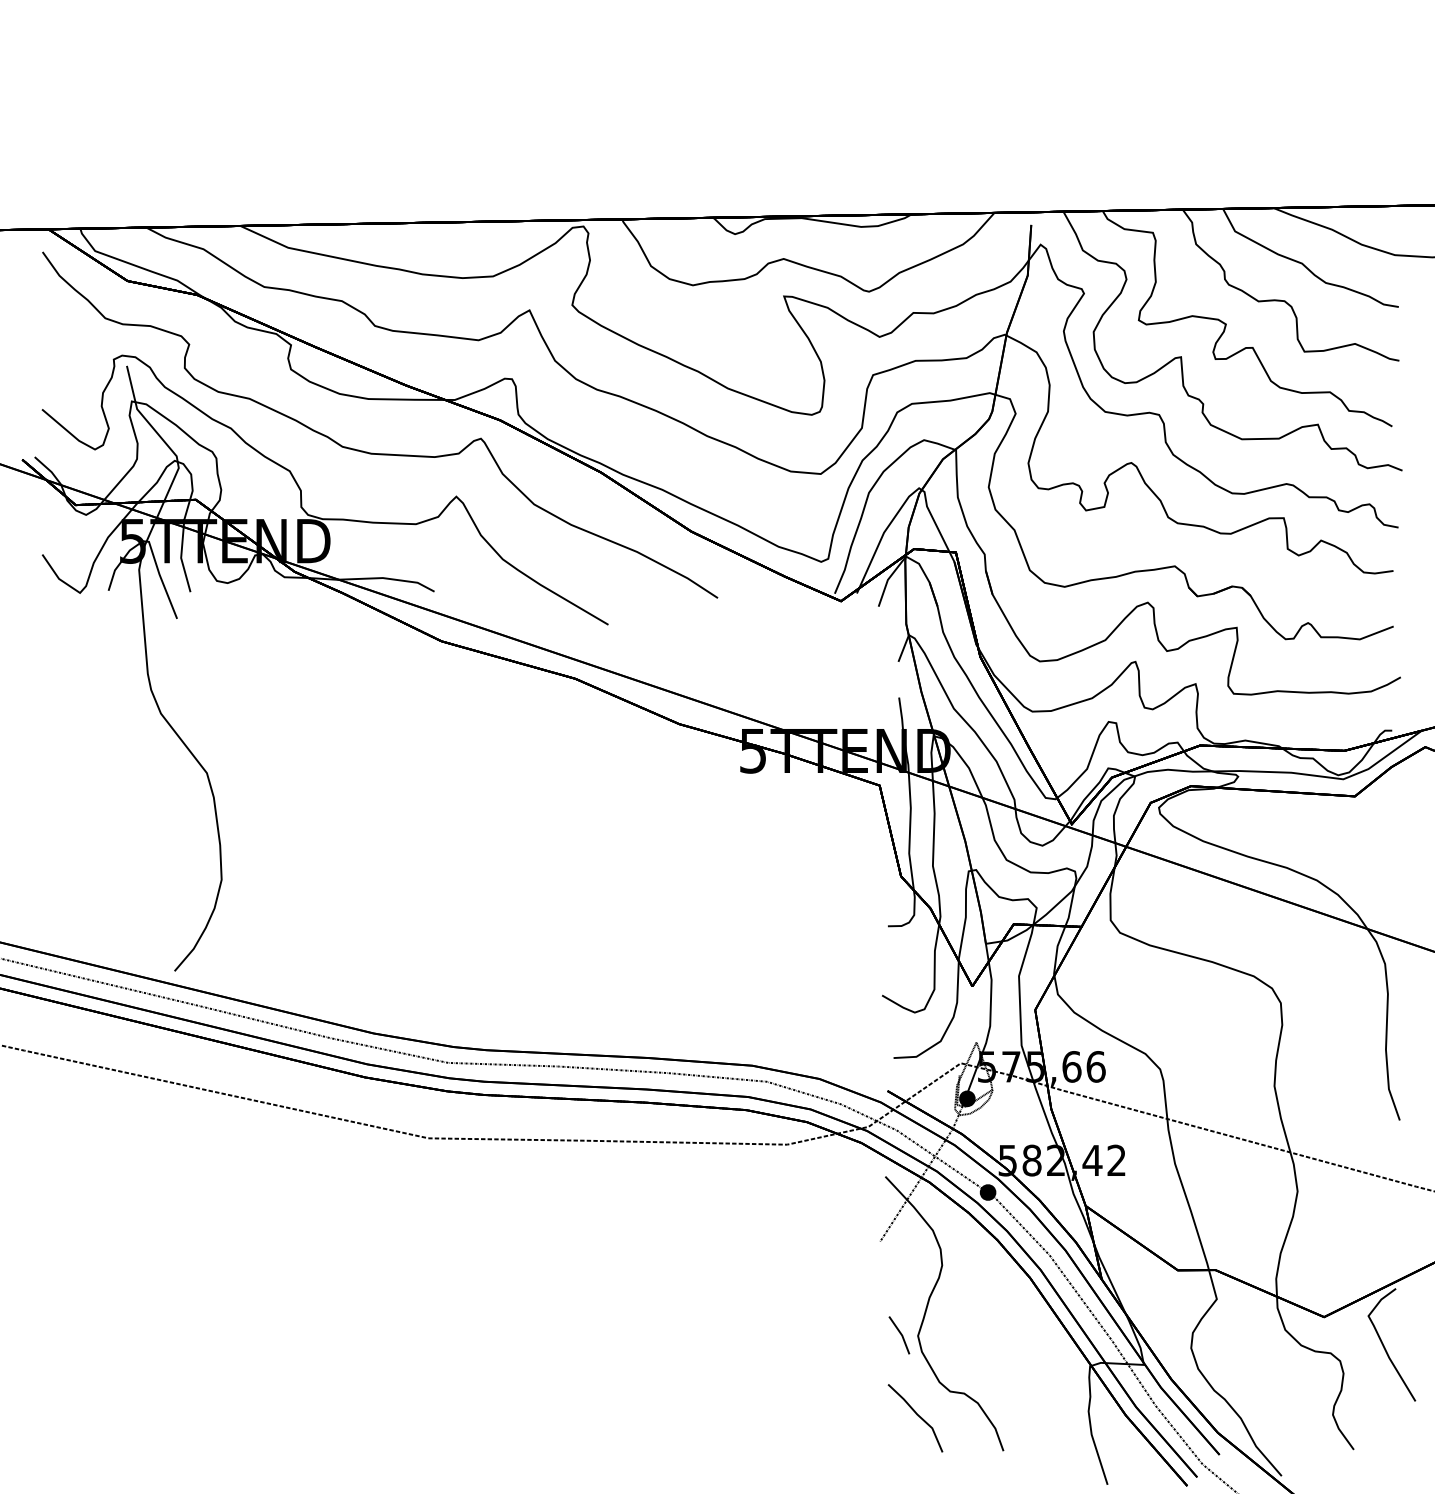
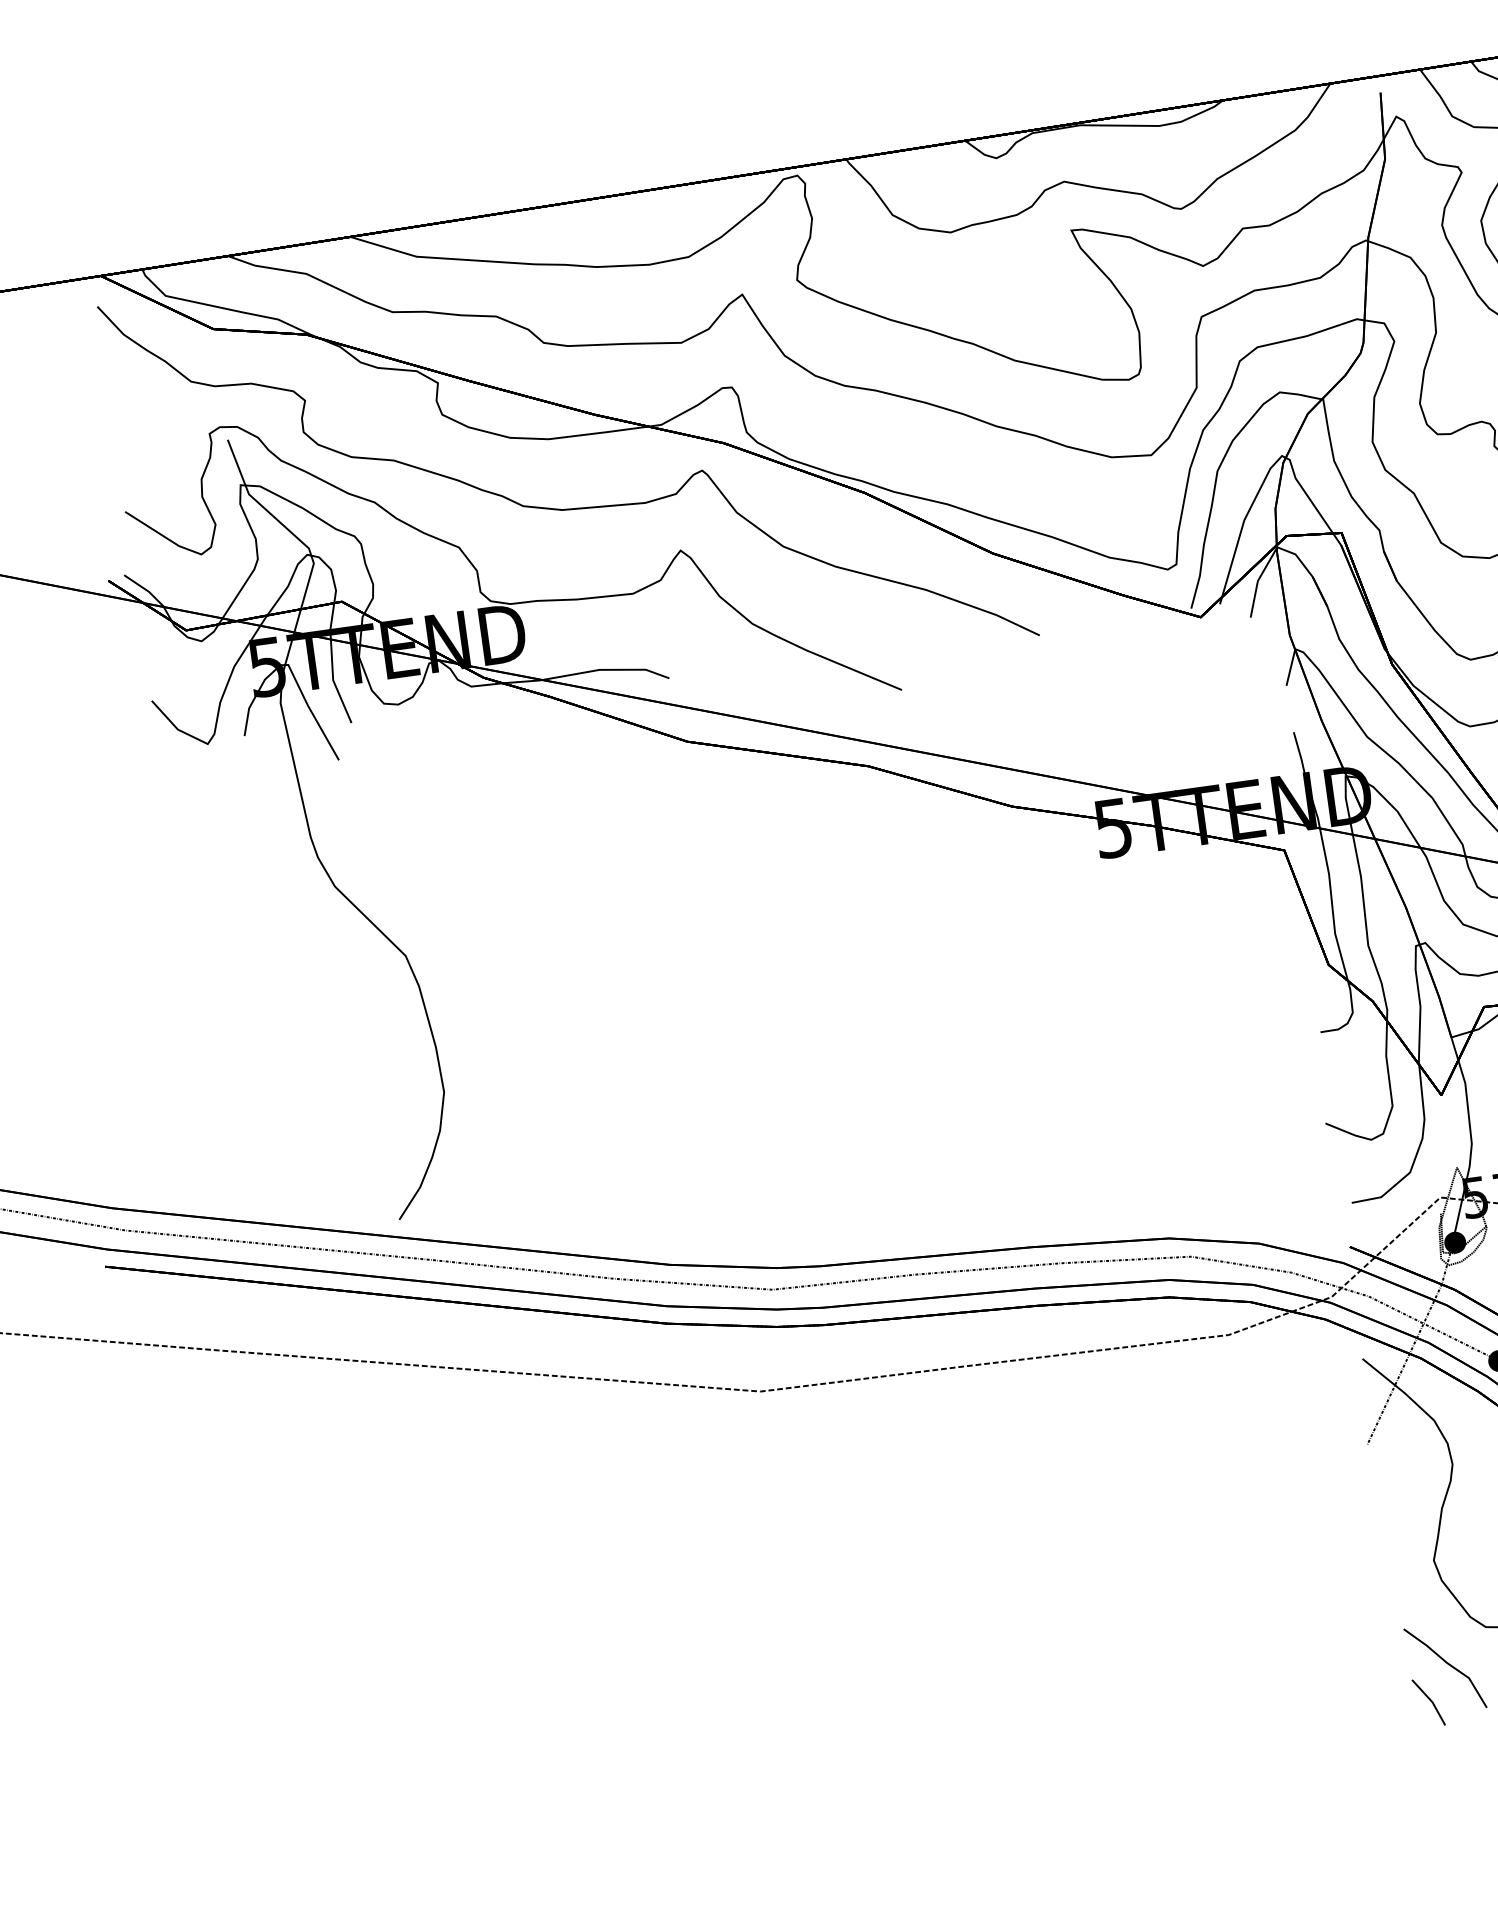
part: (899, 1335) -> (1428, 1702), moved

